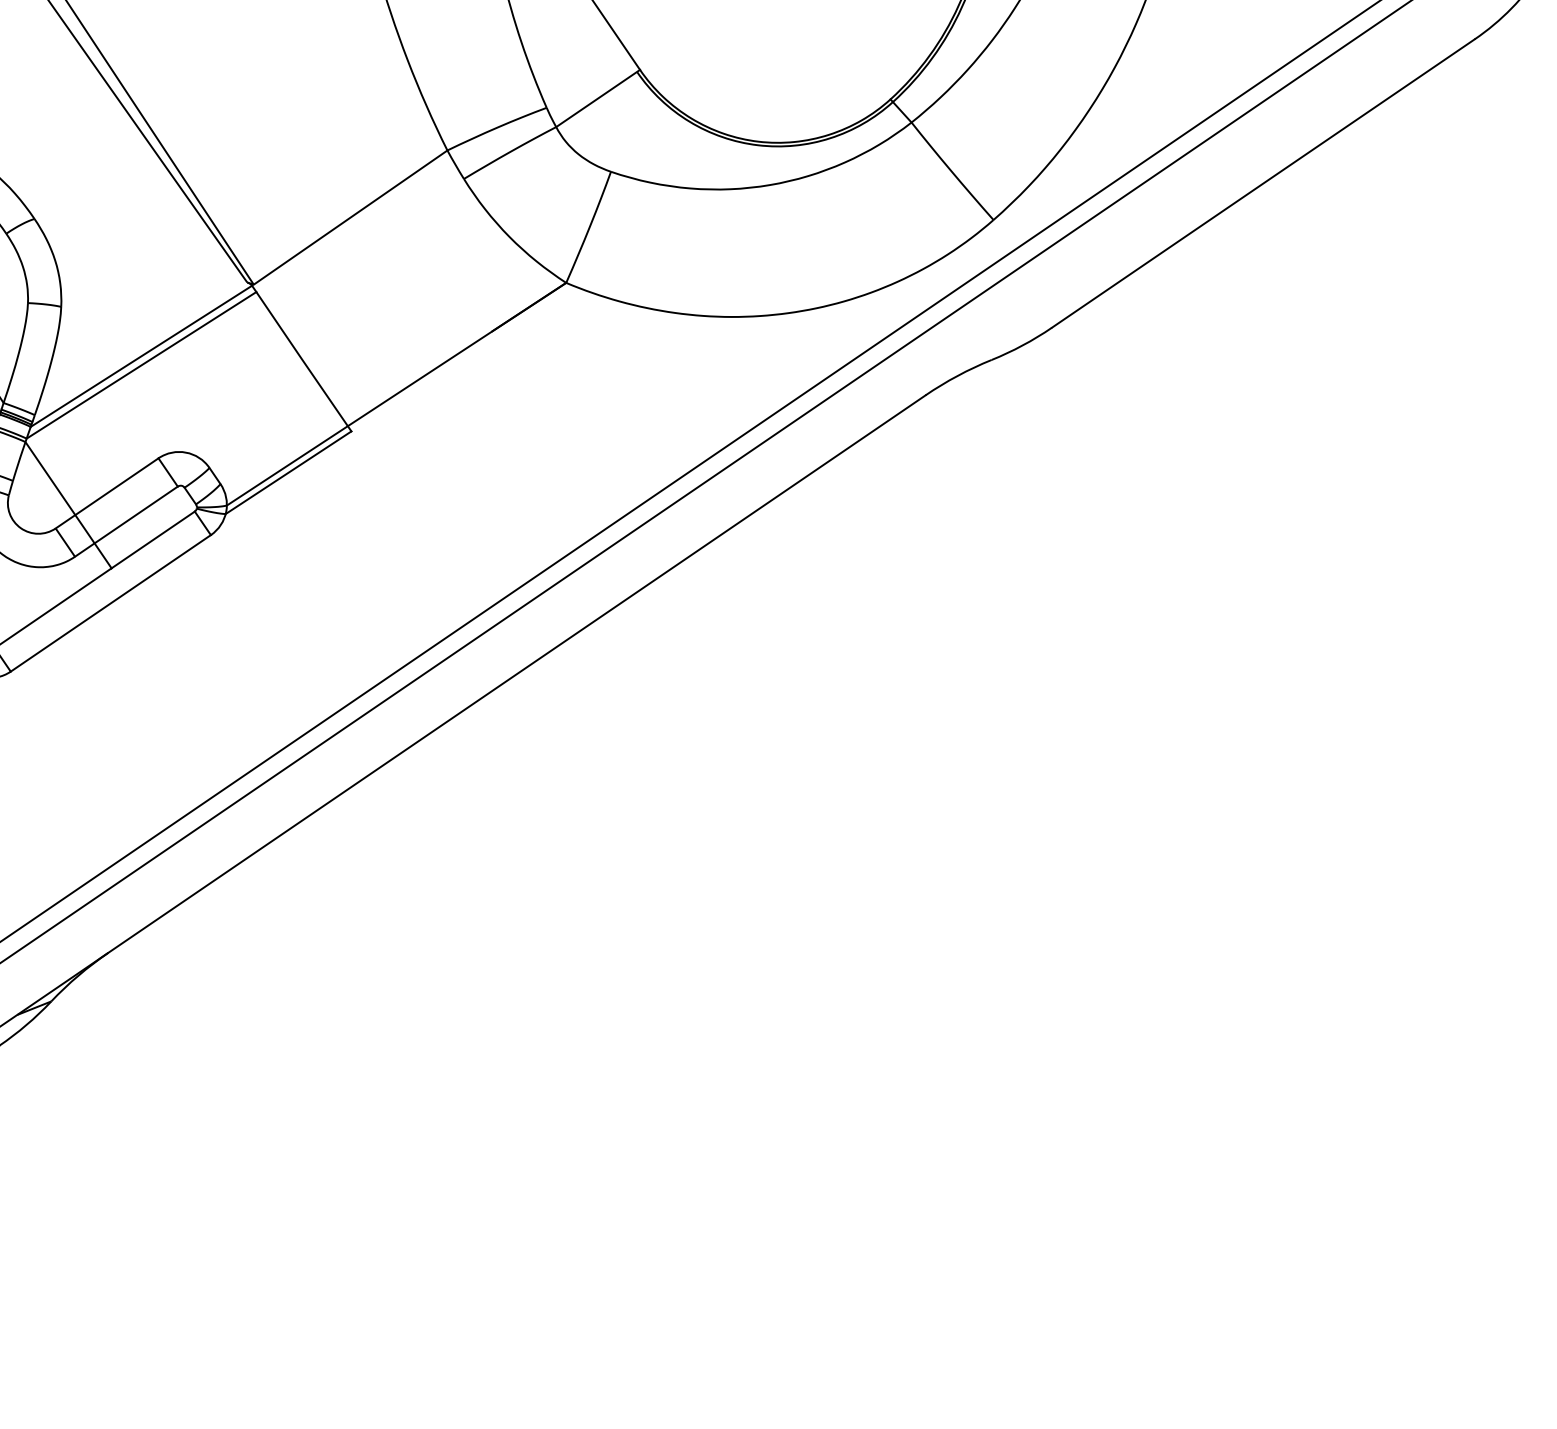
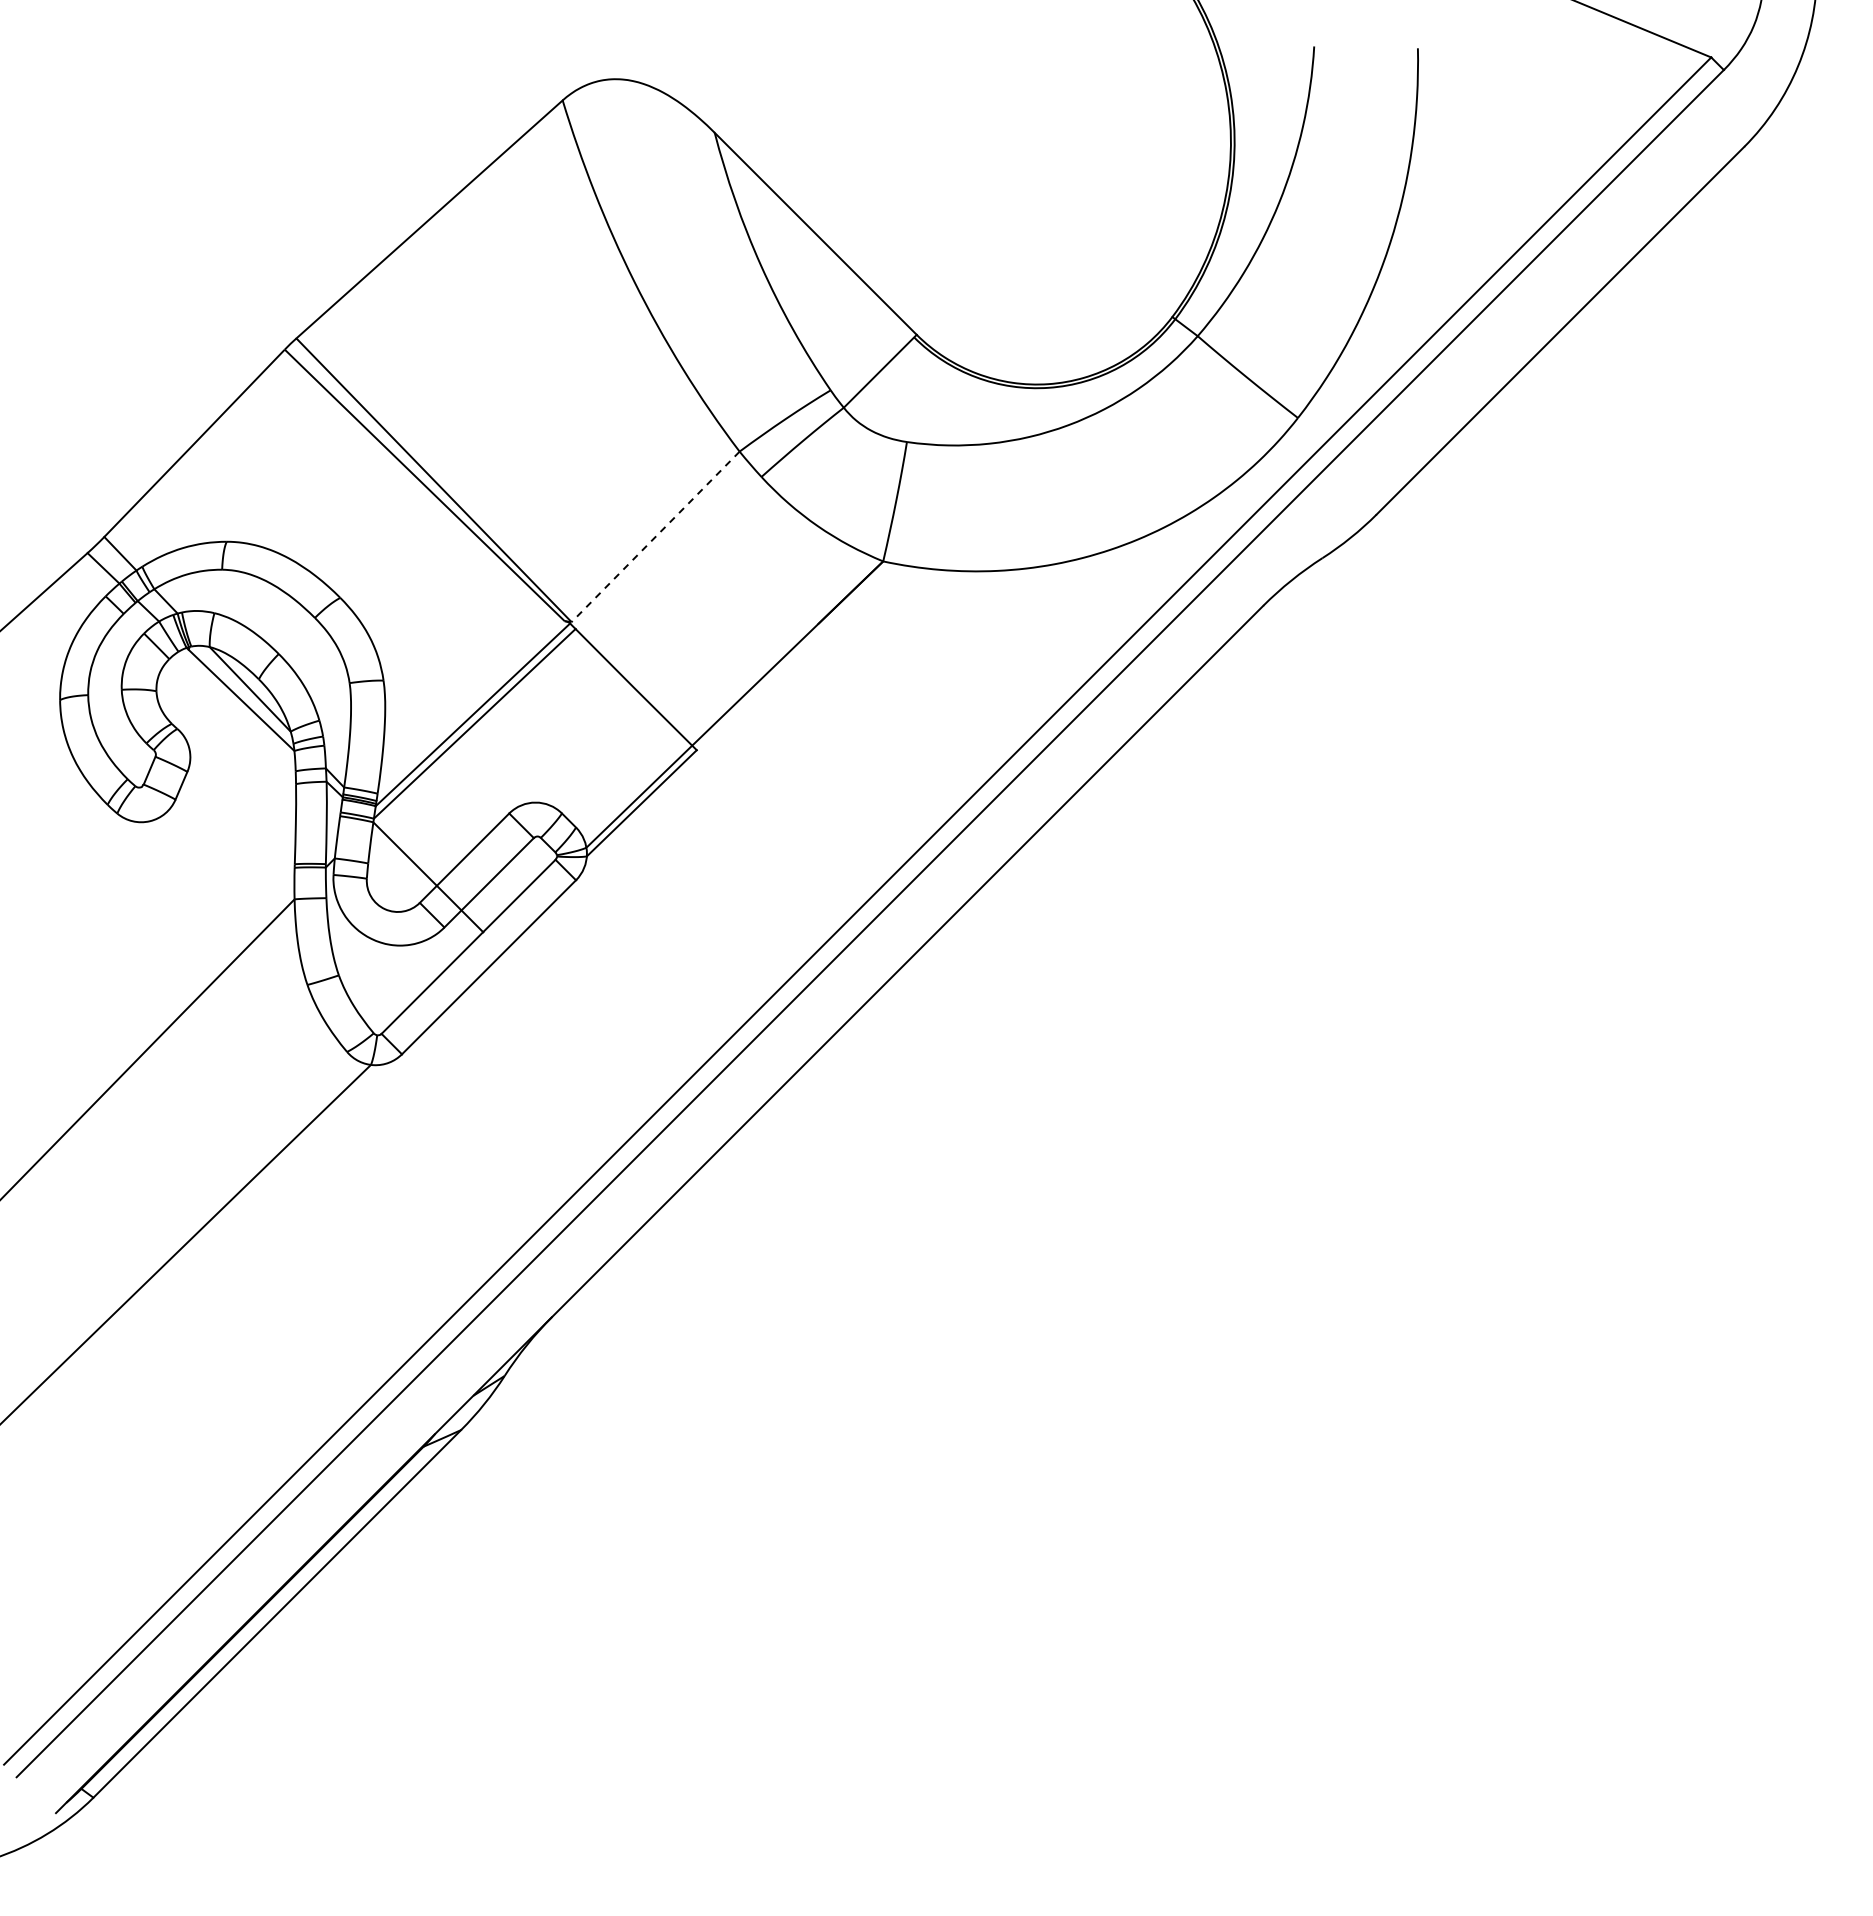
line: (350, 217) -> (655, 536), solid -> dashed

